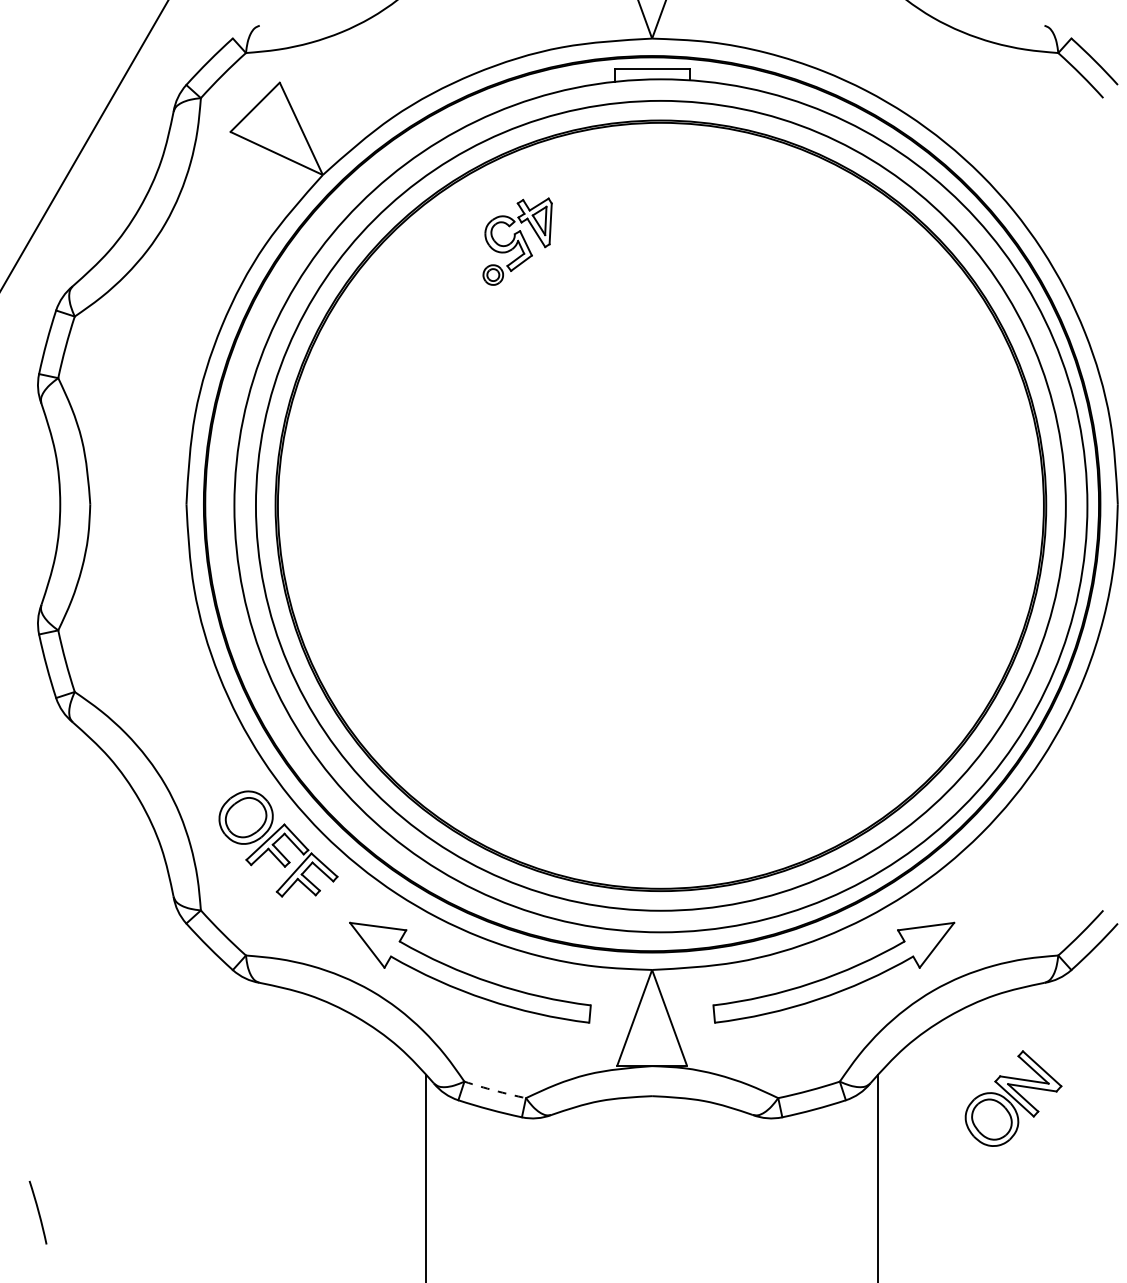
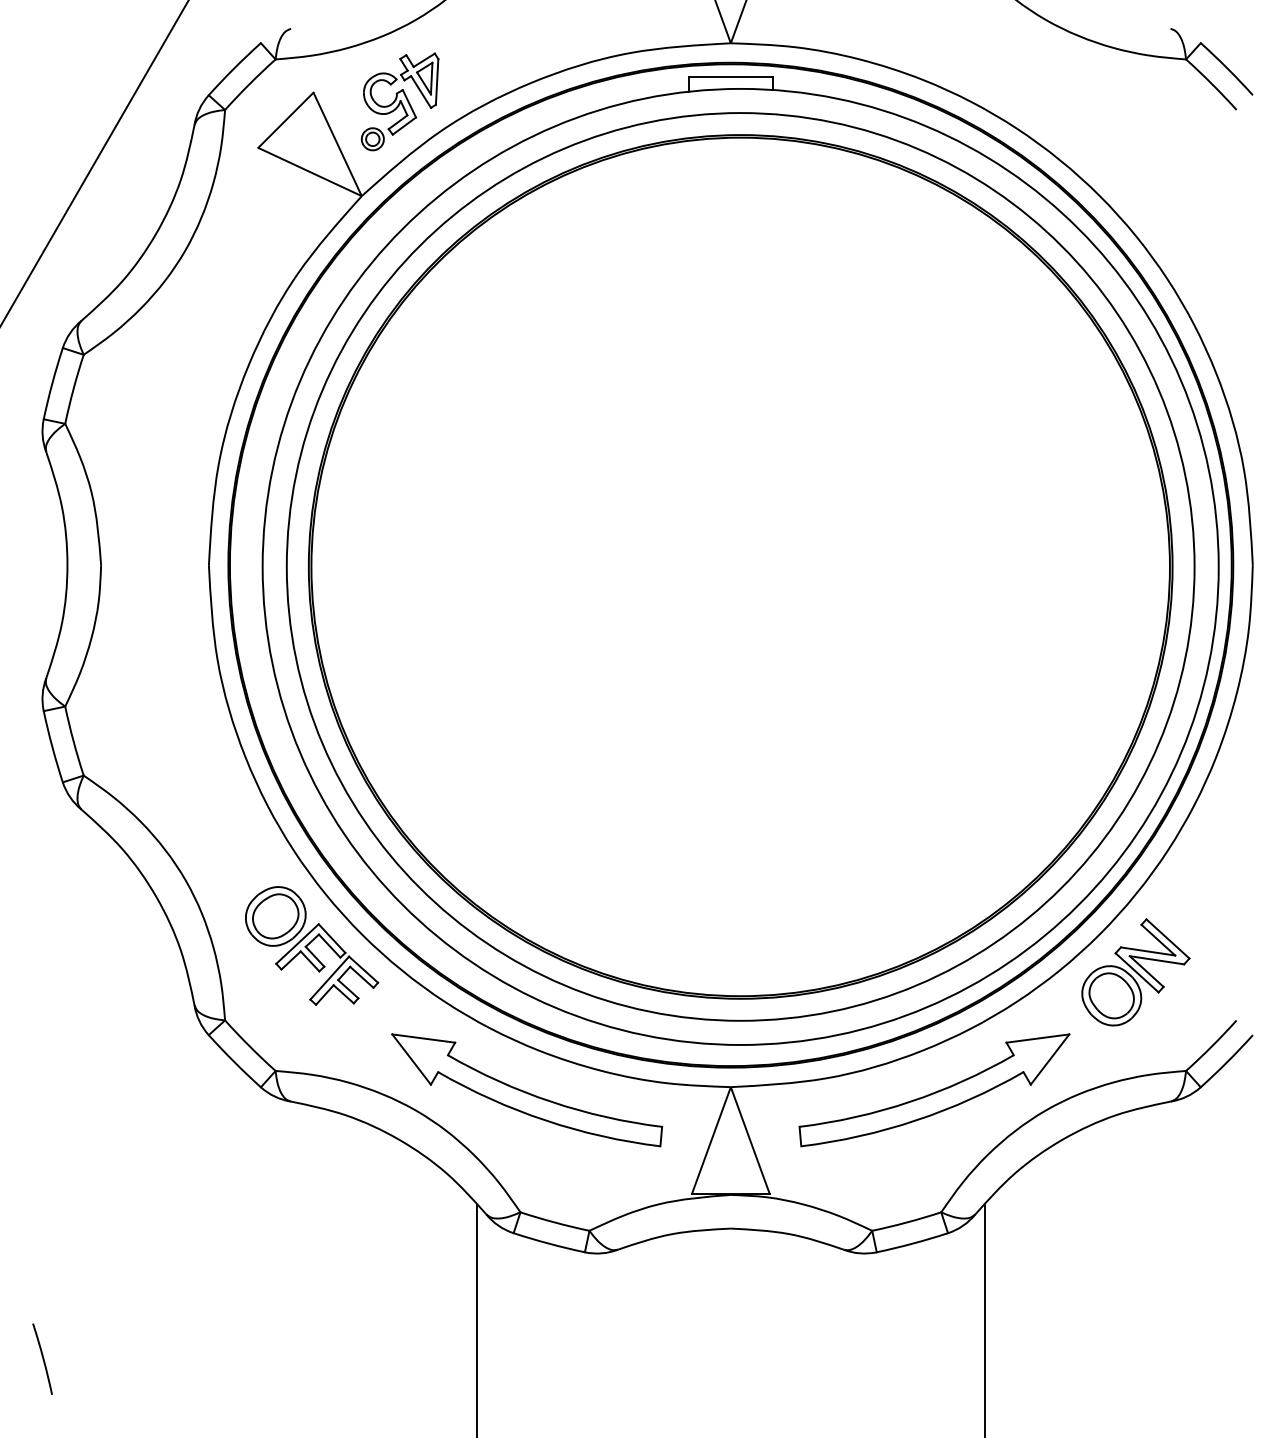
part: (517, 241) -> (399, 101), moved
arc: (494, 1090) -> (554, 1222), dashed -> solid
part: (1013, 1098) -> (1135, 972), moved

